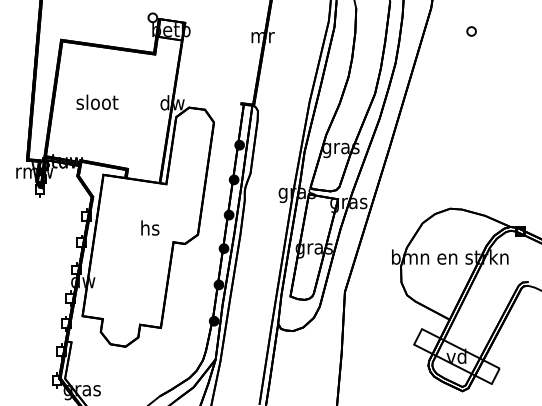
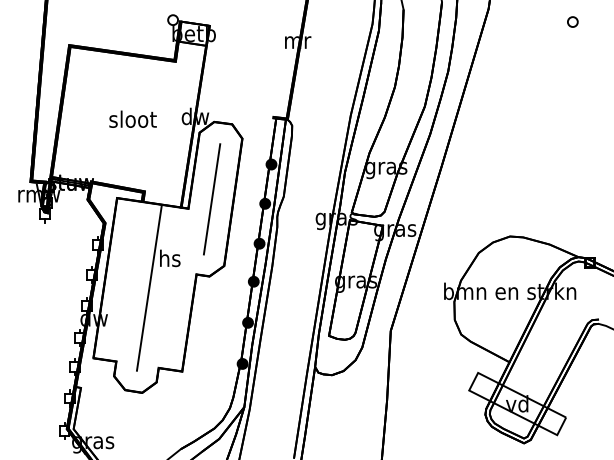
part: (471, 31) -> (572, 22), moved
text: (97, 101) -> (133, 118), moved
line: (187, 175) -> (212, 198), added
line: (131, 254) -> (148, 288), added

